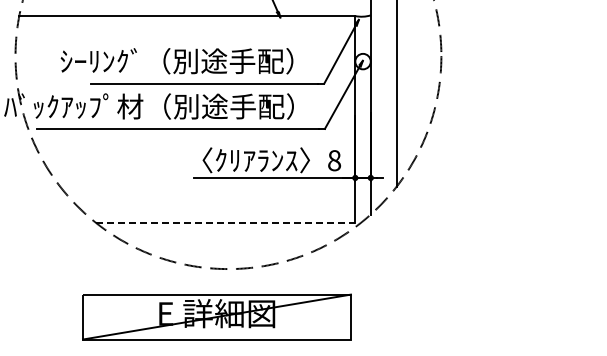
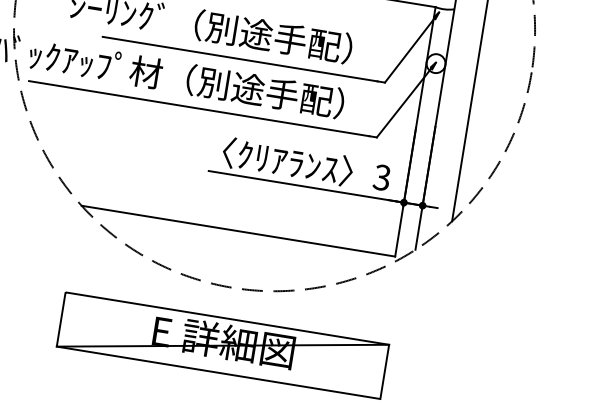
text: (334, 160) -> (382, 177), 8 -> 3
line: (225, 222) -> (238, 231), dashed -> solid
part: (216, 316) -> (222, 344), moved

